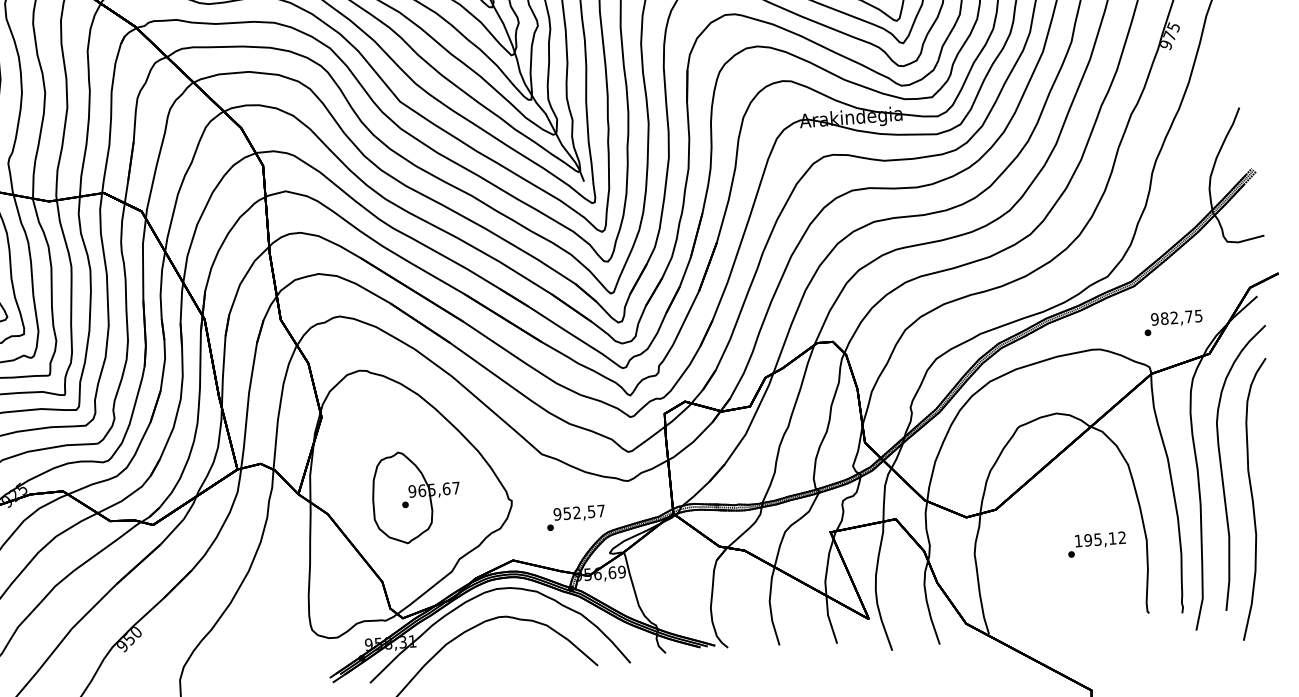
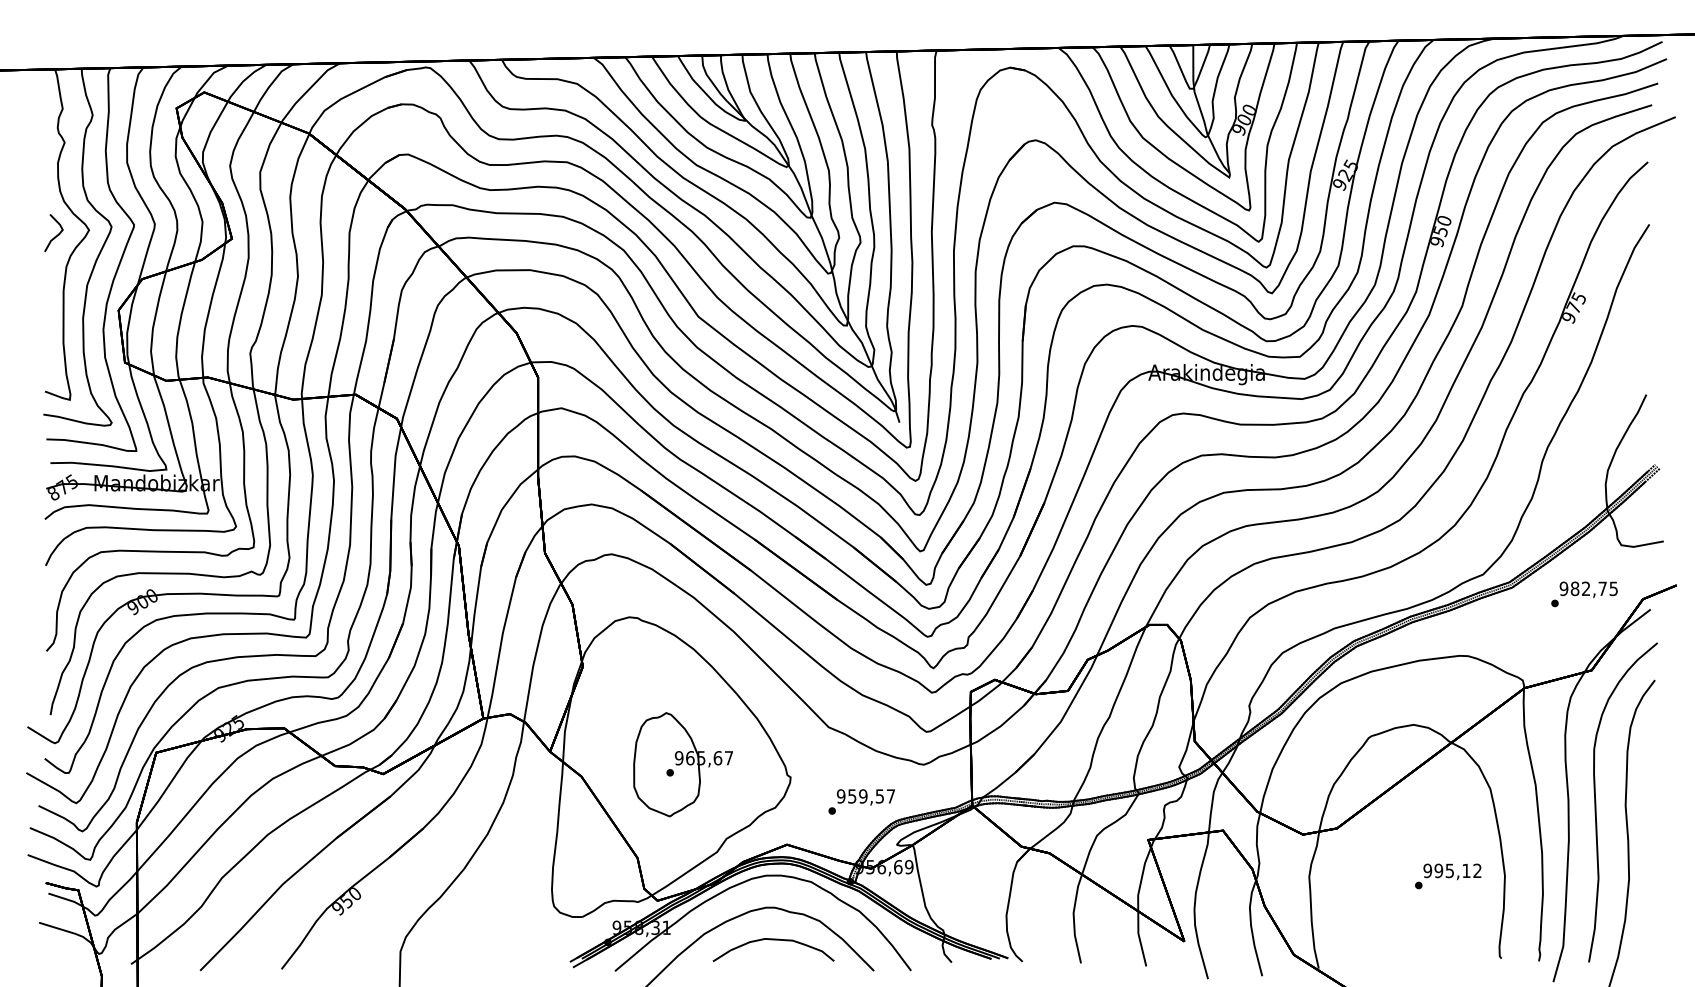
text: (1173, 323) -> (1584, 594), moved
text: (577, 512) -> (863, 796), 952,57 -> 959,57
text: (1078, 540) -> (1427, 870), 195,12 -> 995,12
curve: (507, 645) -> (773, 940), added

